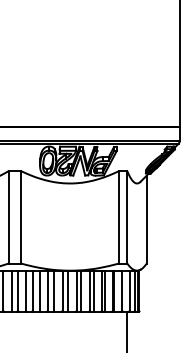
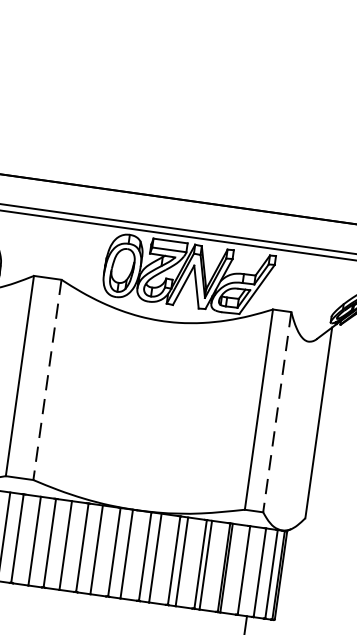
line: (21, 217) -> (47, 380), solid -> dashed
line: (127, 217) -> (277, 412), solid -> dashed

